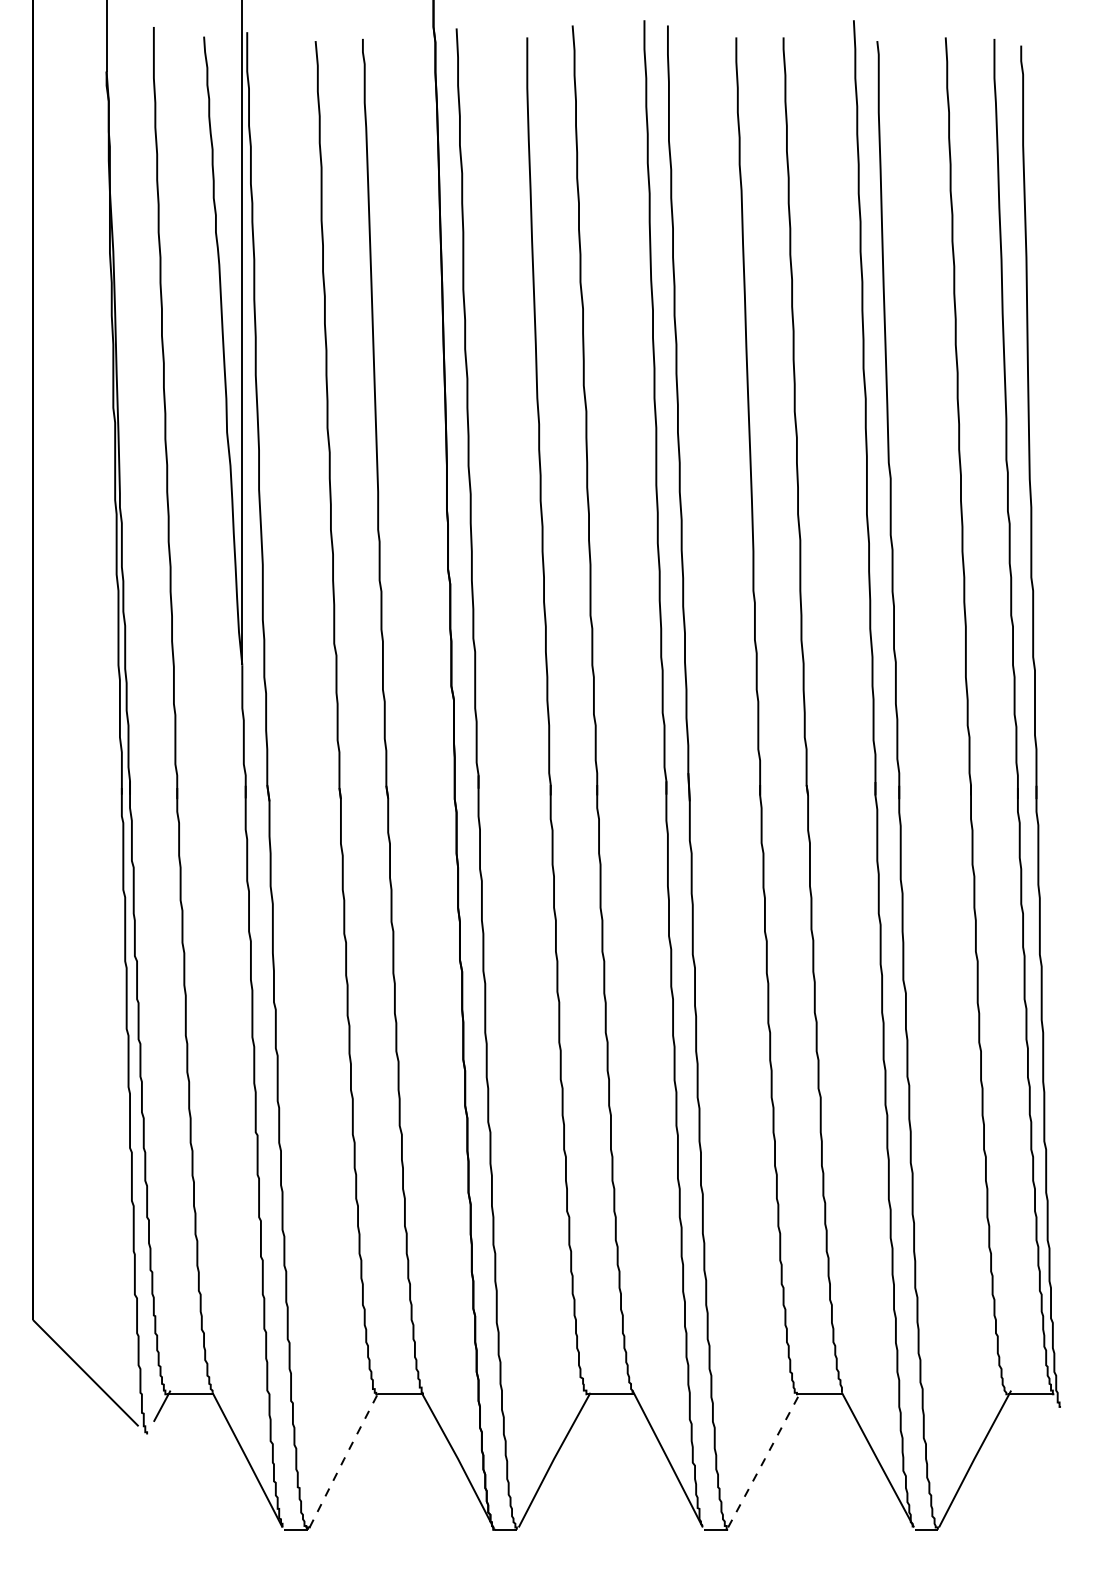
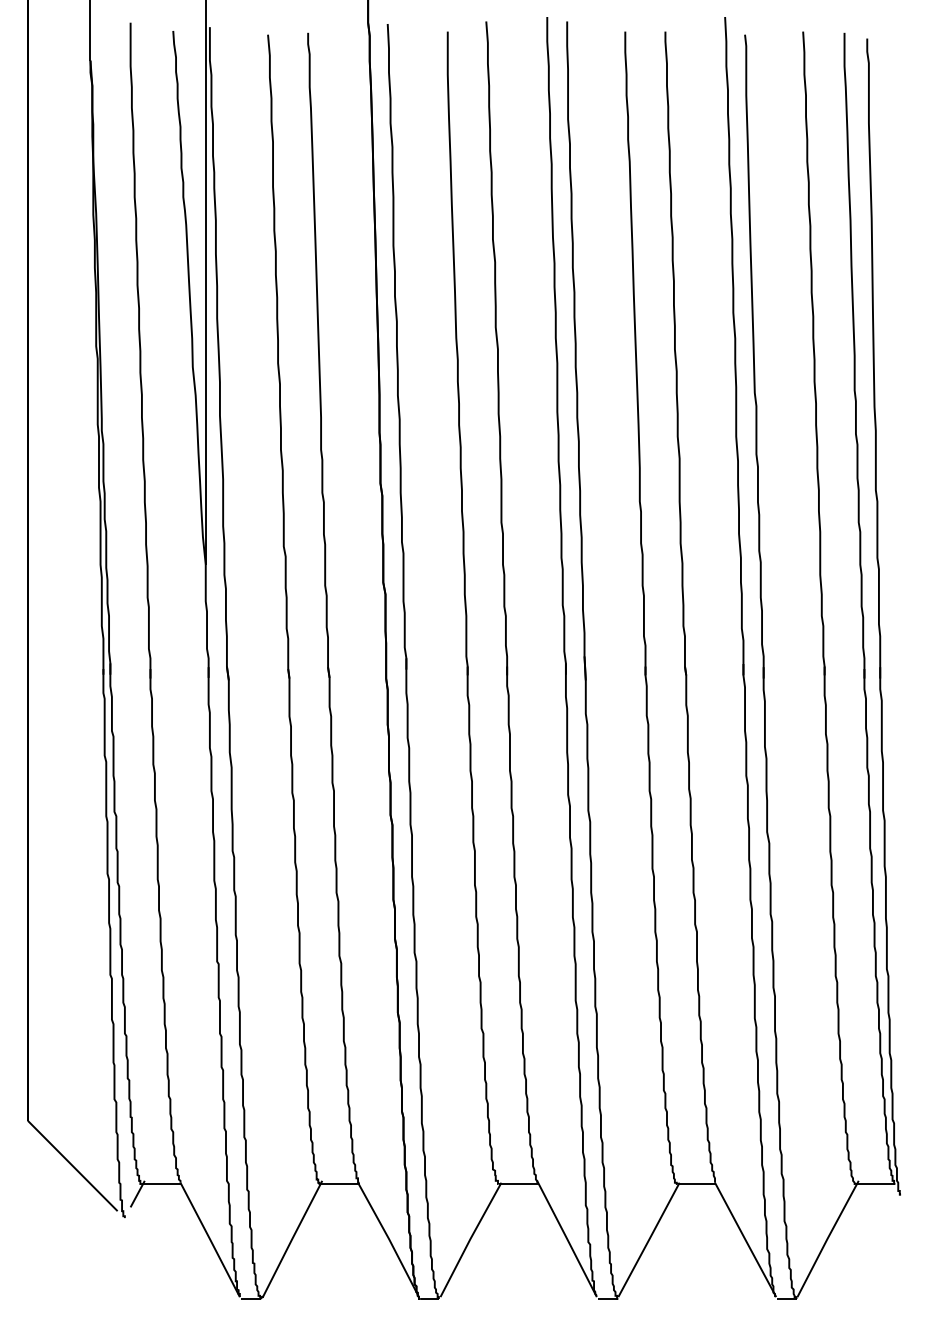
line: (344, 1459) -> (292, 1239), dashed -> solid
line: (764, 1459) -> (649, 1239), dashed -> solid

